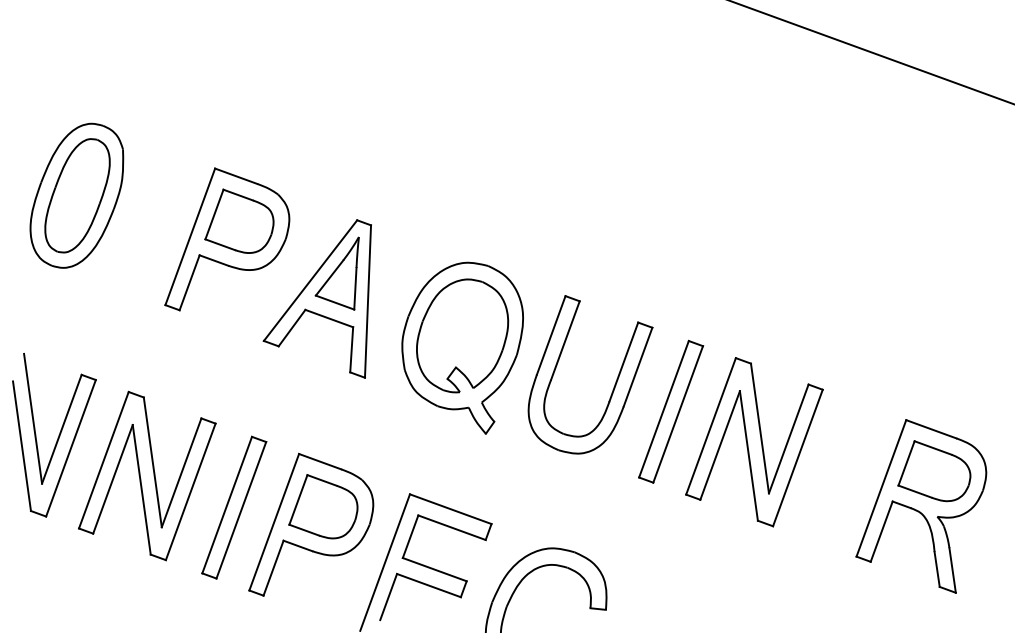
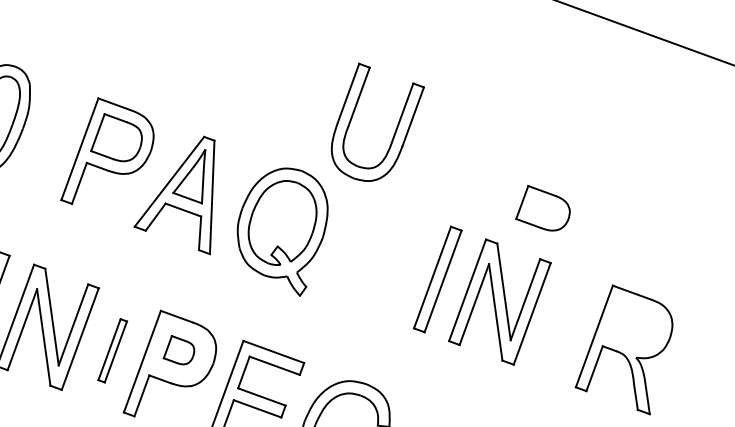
part: (615, 381) -> (396, 127), moved
part: (934, 471) -> (543, 208), moved
part: (323, 506) -> (179, 349), size x0.6
part: (234, 507) -> (112, 350), size x0.6

